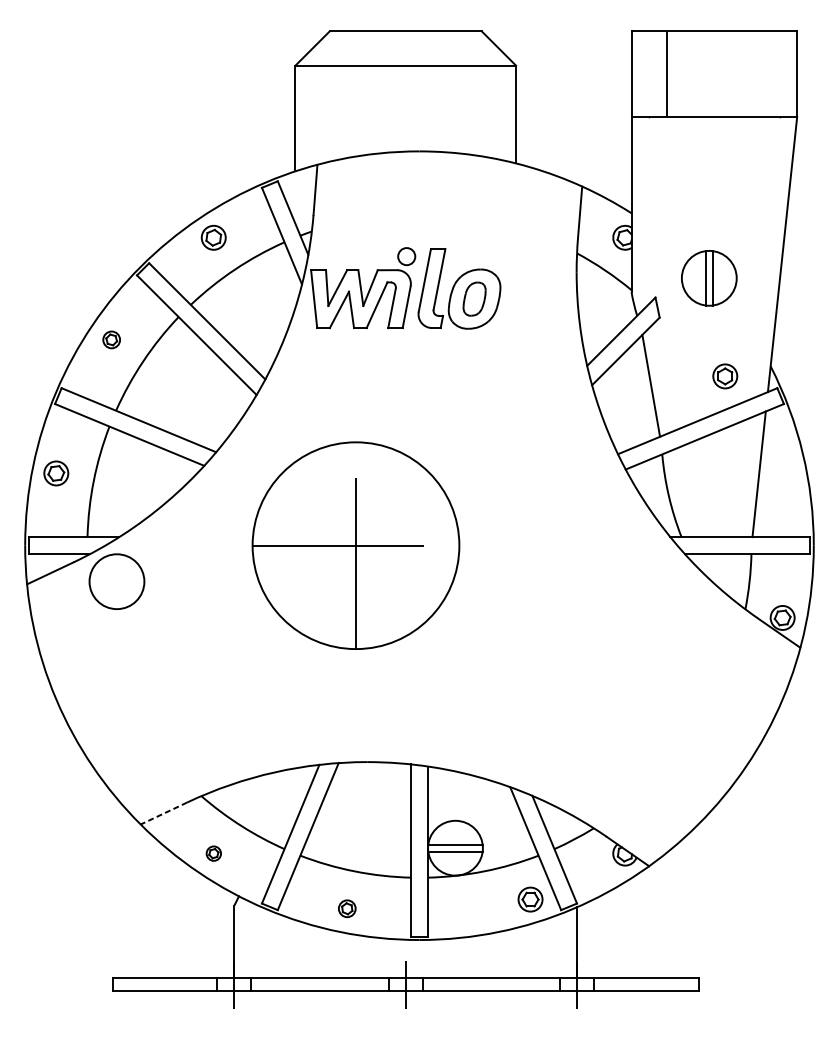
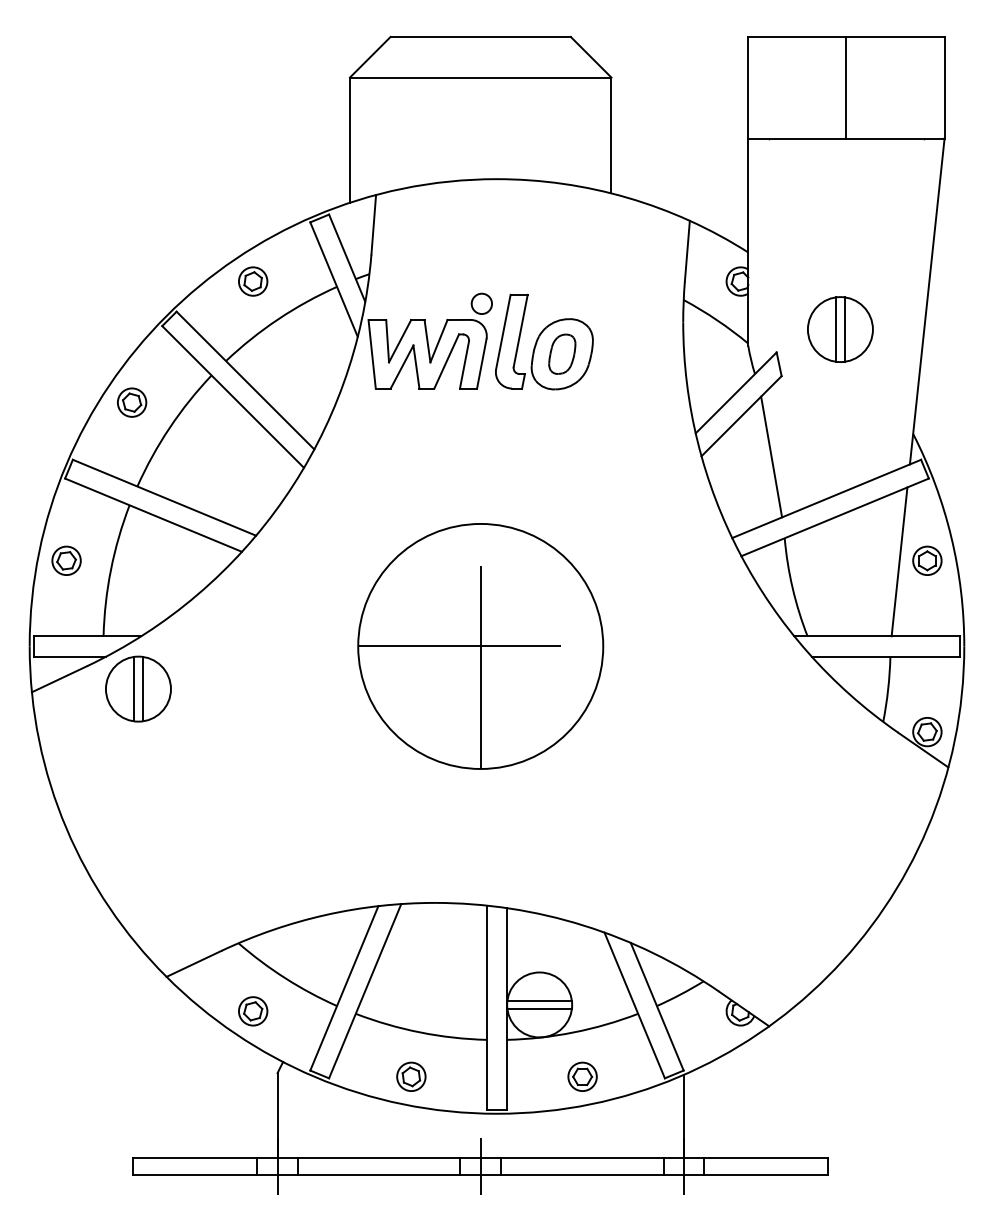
line: (667, 74) -> (846, 87), moved
part: (111, 339) -> (132, 402), size x1.43
part: (725, 376) -> (927, 560), moved
part: (355, 545) -> (480, 646), moved
line: (113, 581) -> (134, 688), added
line: (120, 581) -> (142, 688), added
line: (164, 813) -> (194, 963), dashed -> solid
part: (214, 853) -> (253, 1011), size x1.67
part: (530, 899) -> (582, 1076), moved
part: (347, 908) -> (411, 1076), size x1.43

